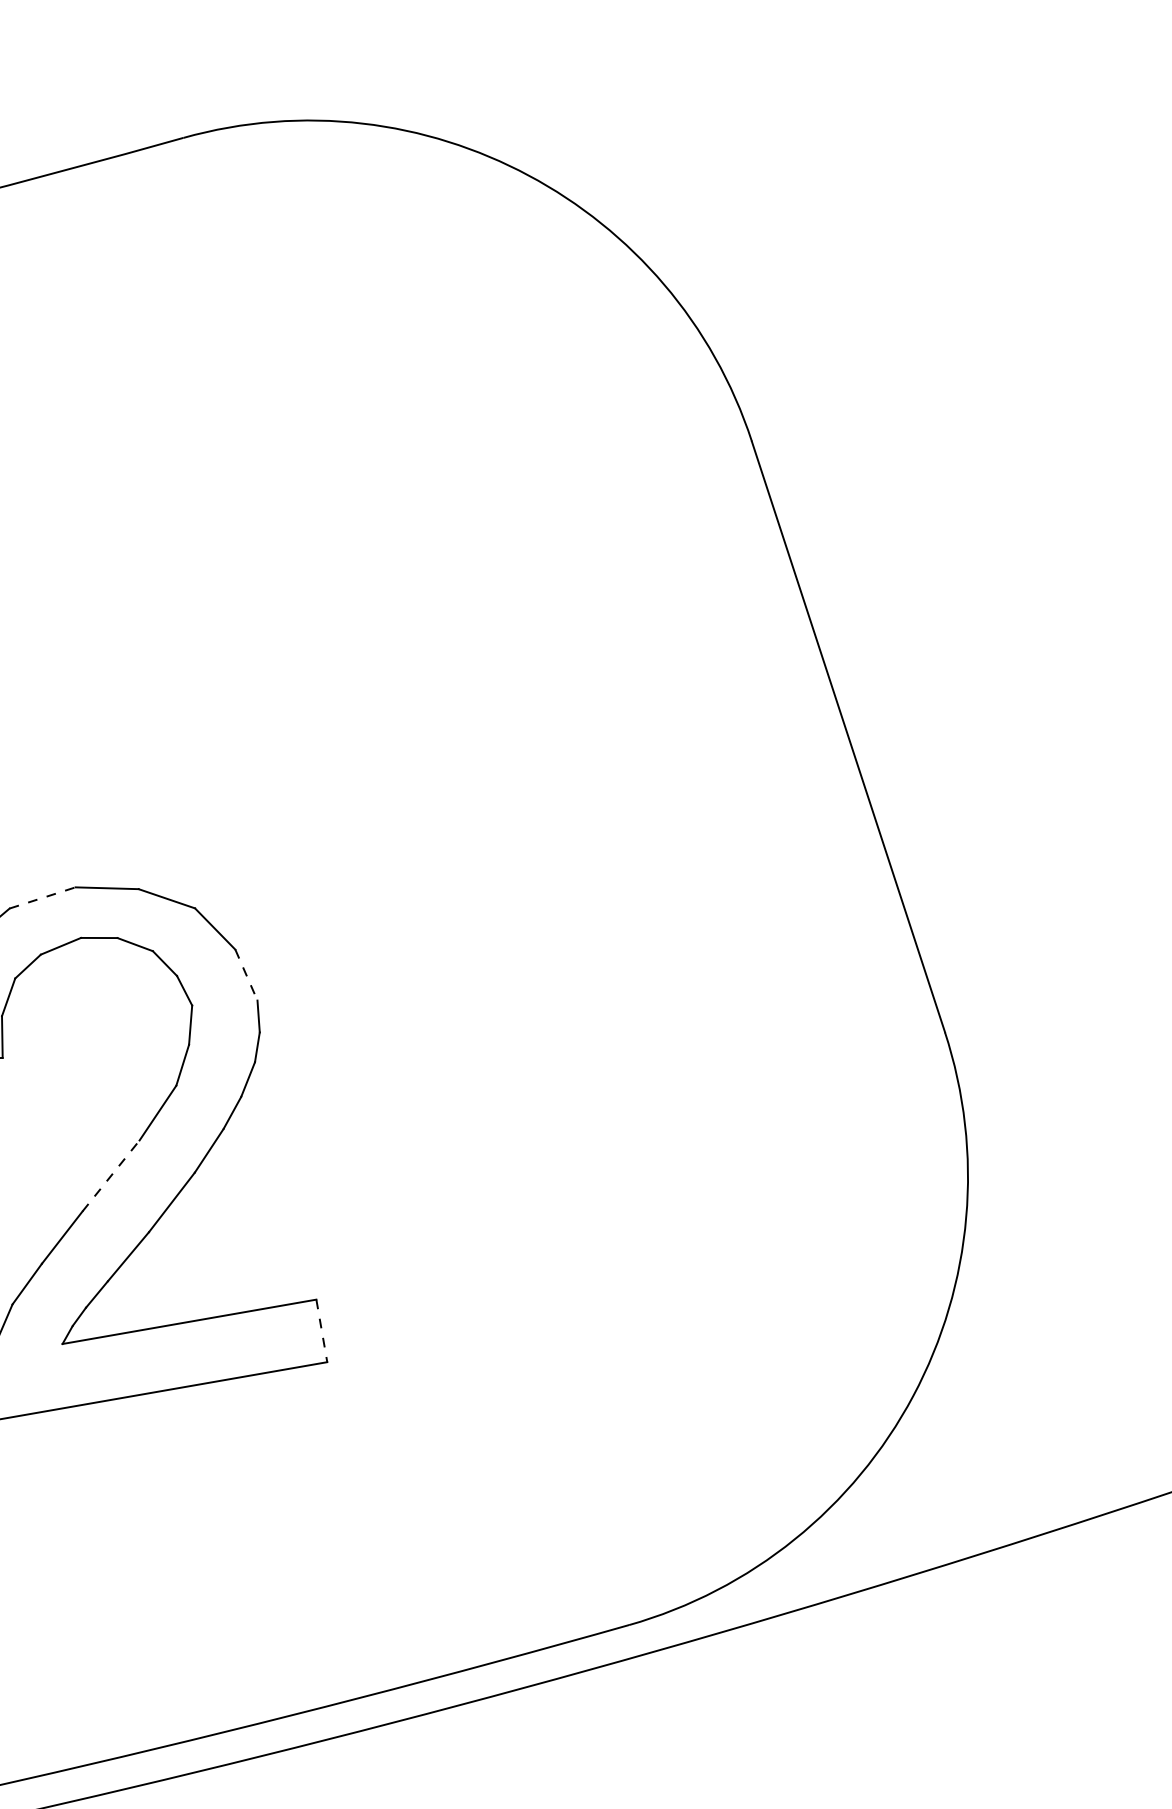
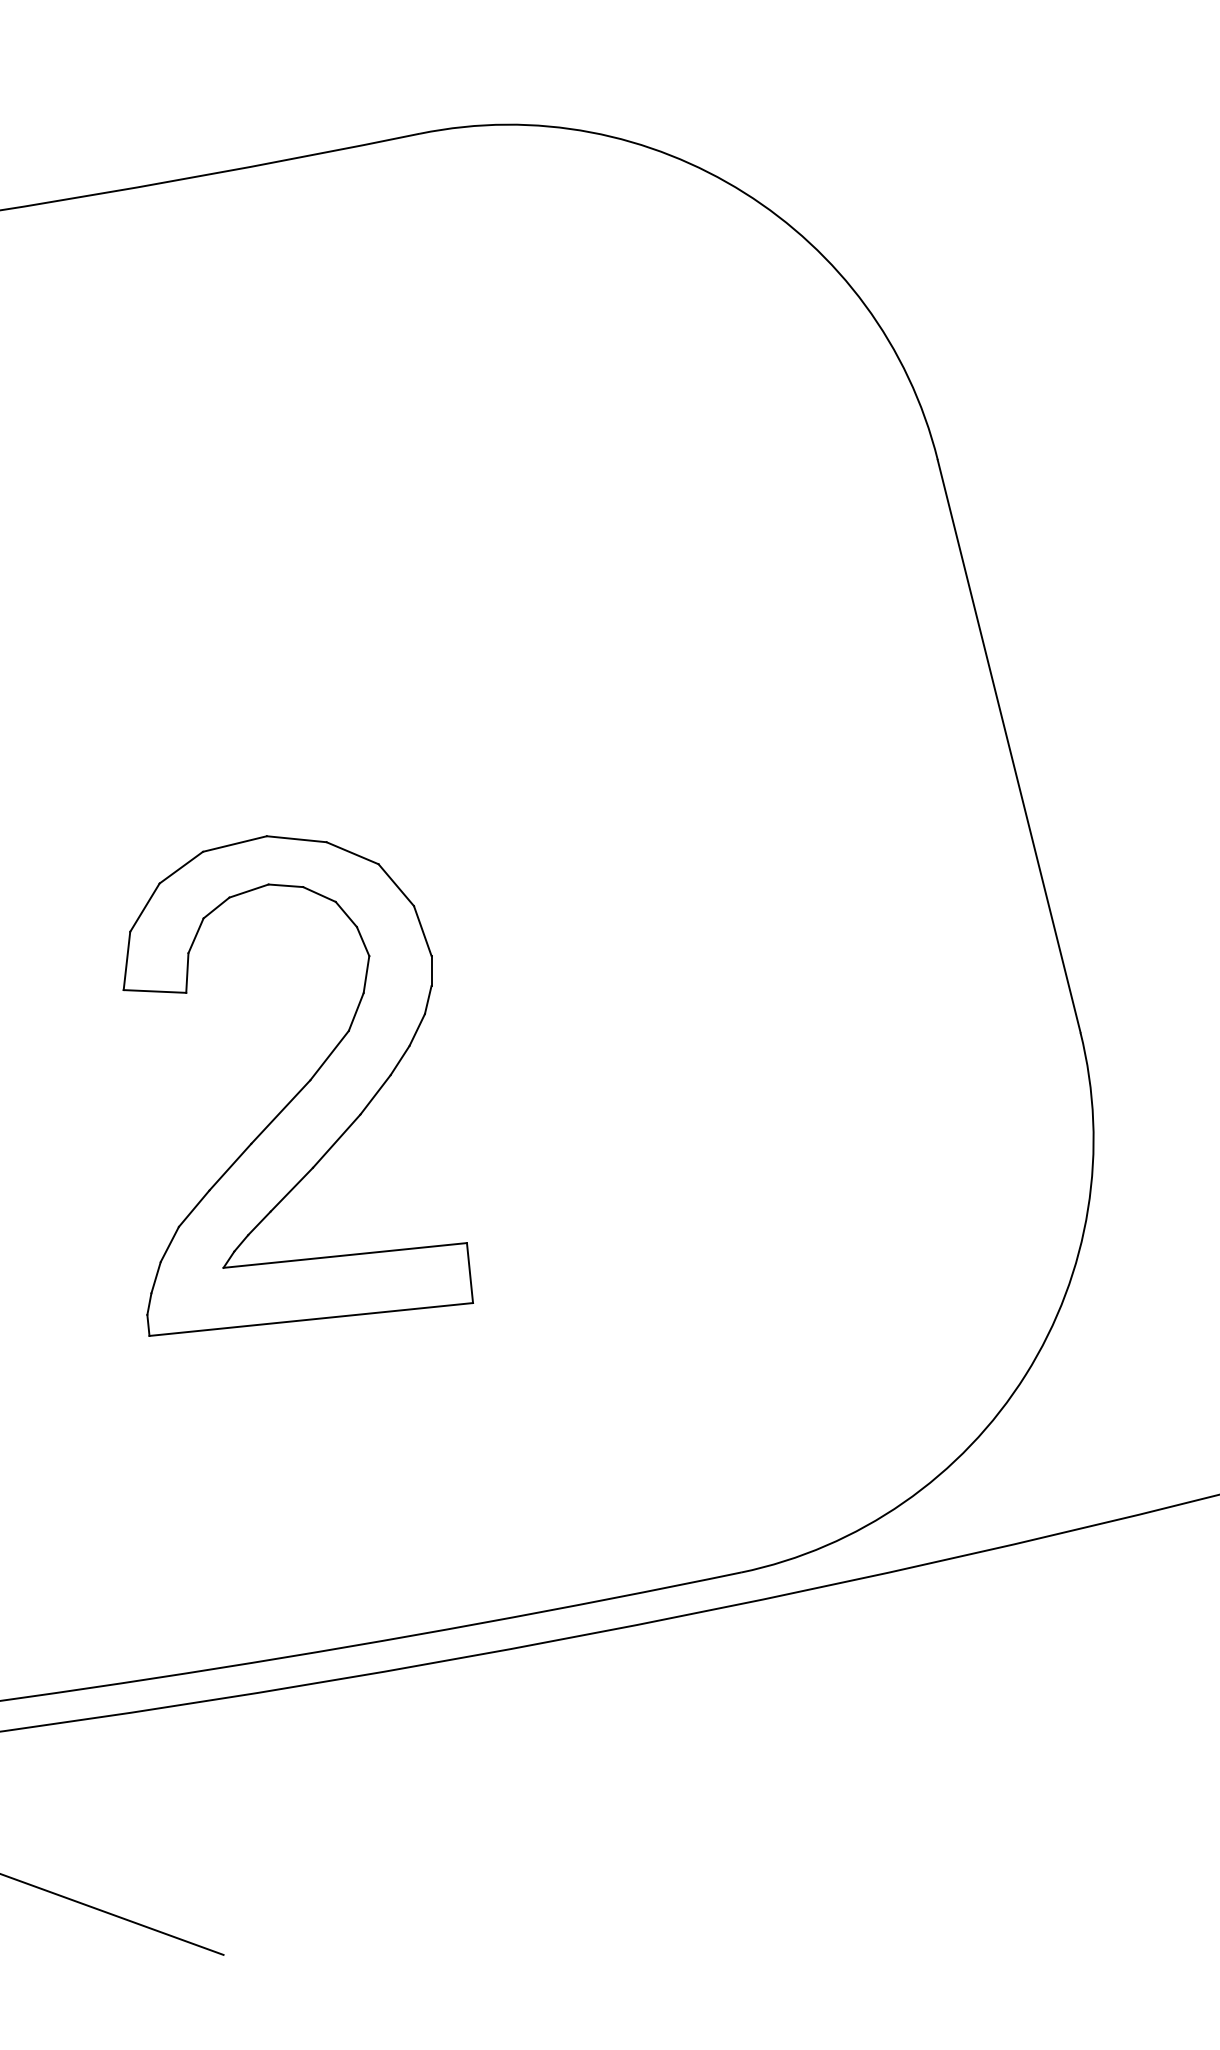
line: (42, 898) -> (234, 844), dashed -> solid
line: (246, 975) -> (422, 931), dashed -> solid
line: (111, 1175) -> (281, 1111), dashed -> solid
line: (322, 1331) -> (470, 1273), dashed -> solid

